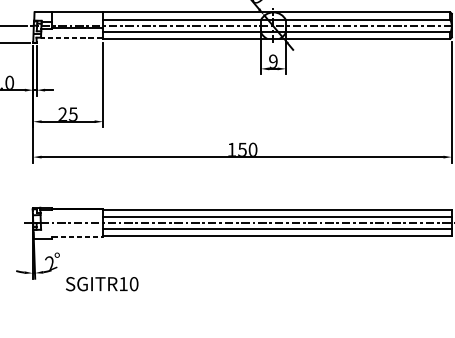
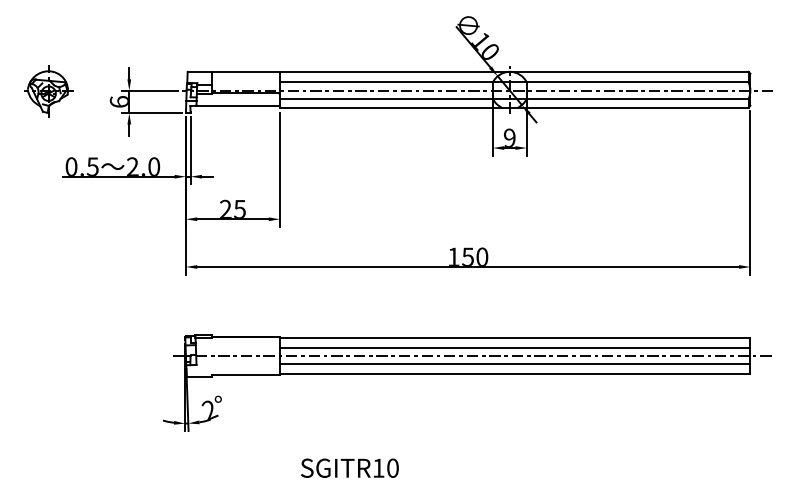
line: (71, 37) -> (237, 105), dashed -> solid
line: (78, 237) -> (246, 375), dashed -> solid
text: (101, 283) -> (349, 467), moved

